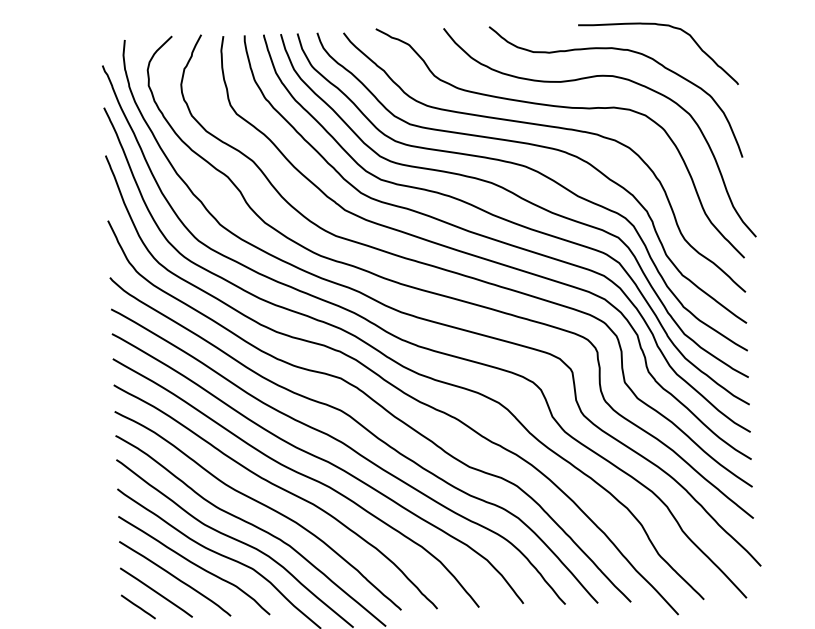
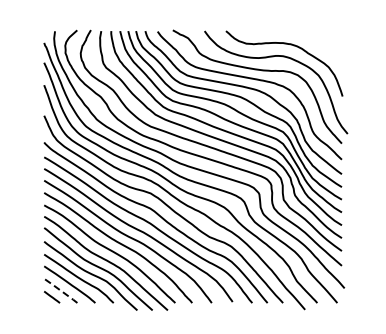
curve: (665, 27) -> (308, 34), removed
line: (155, 591) -> (60, 290), solid -> dashed

